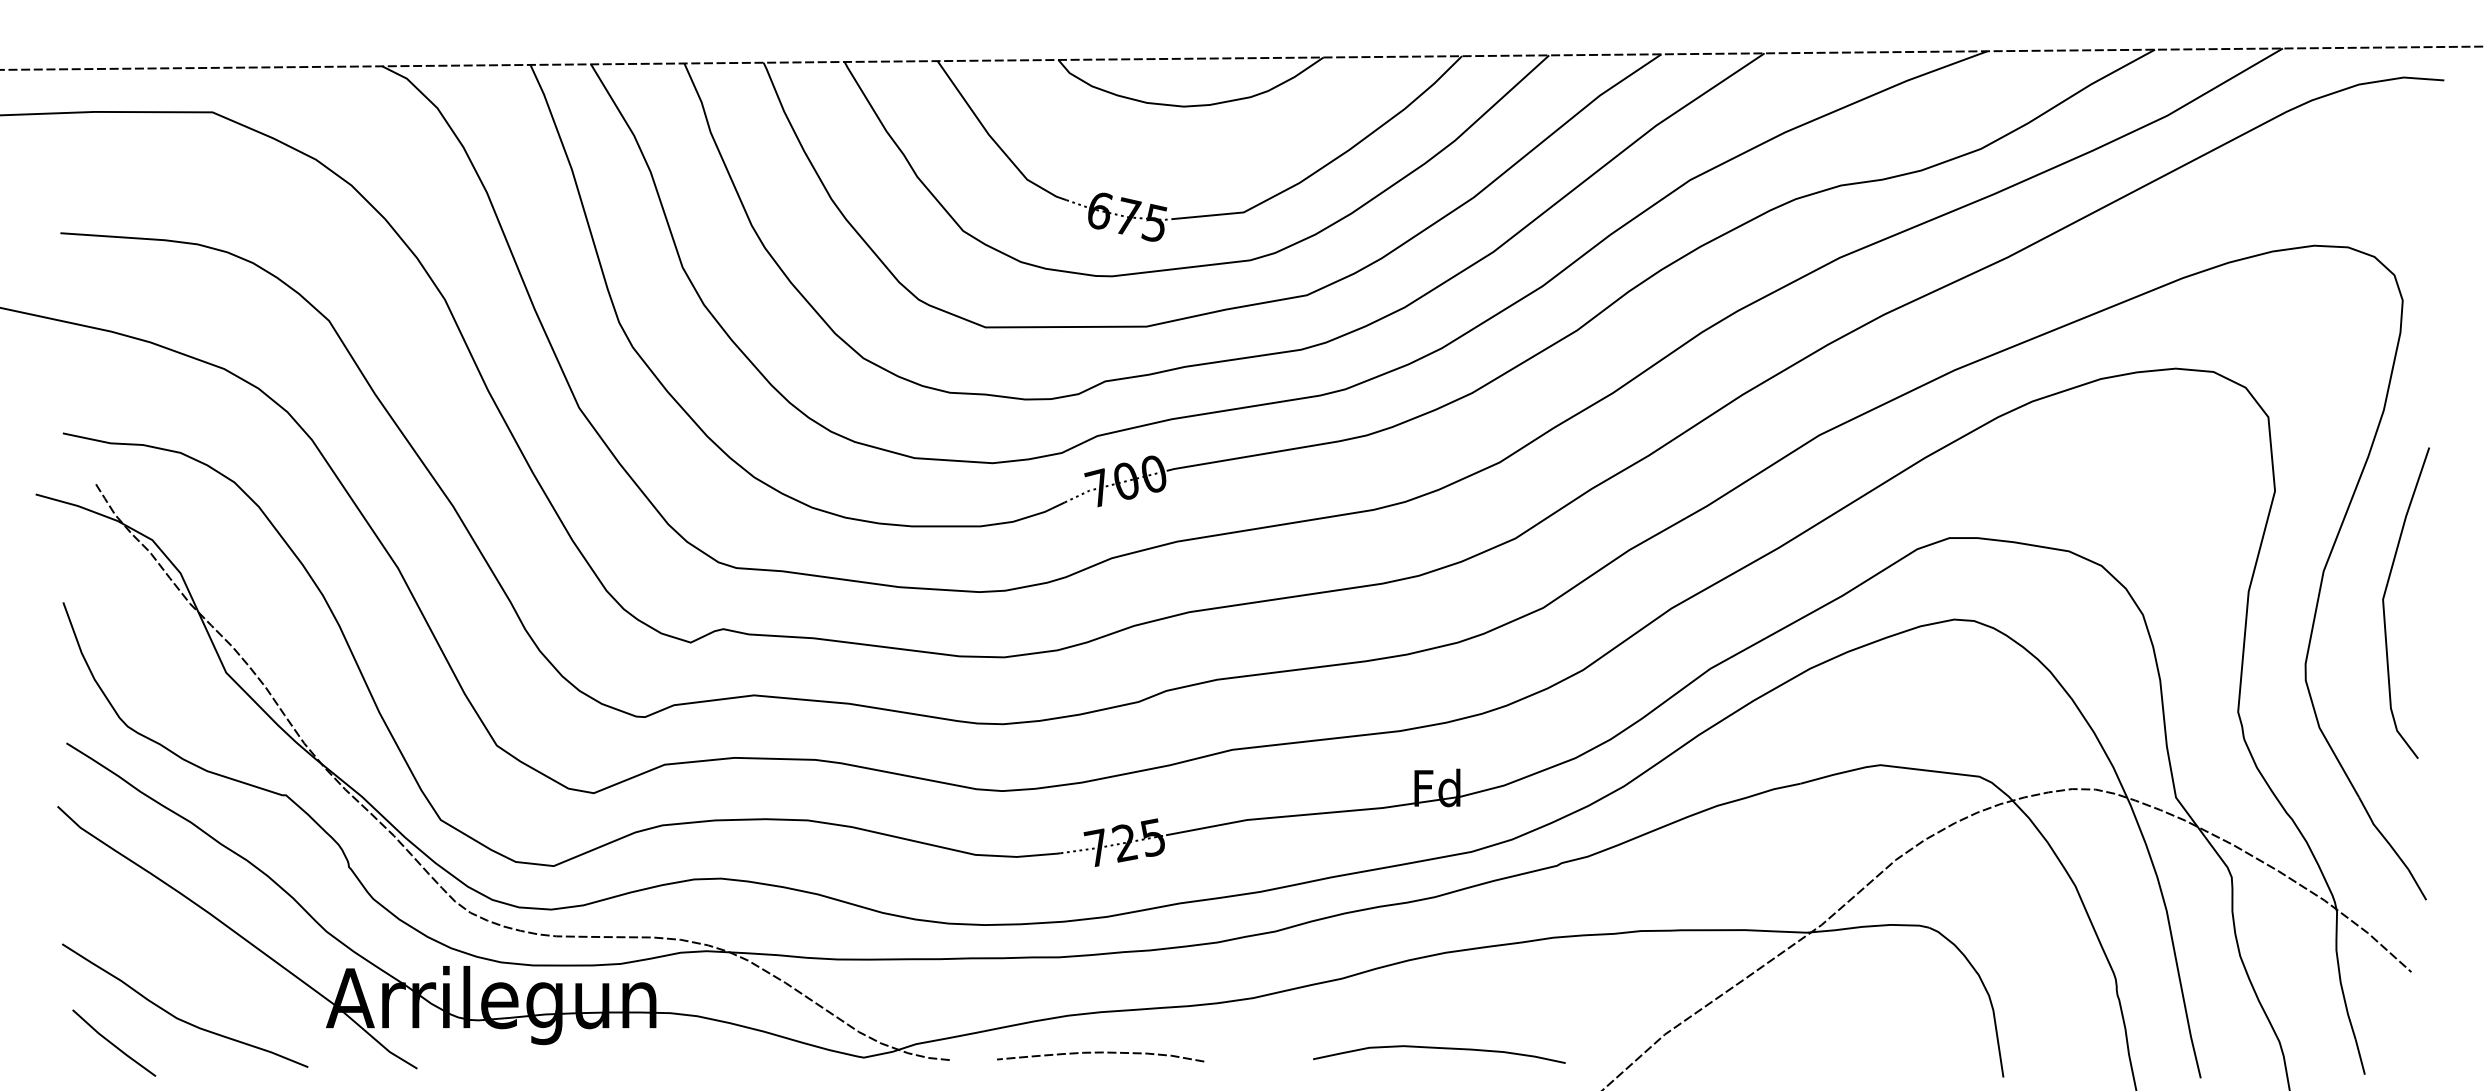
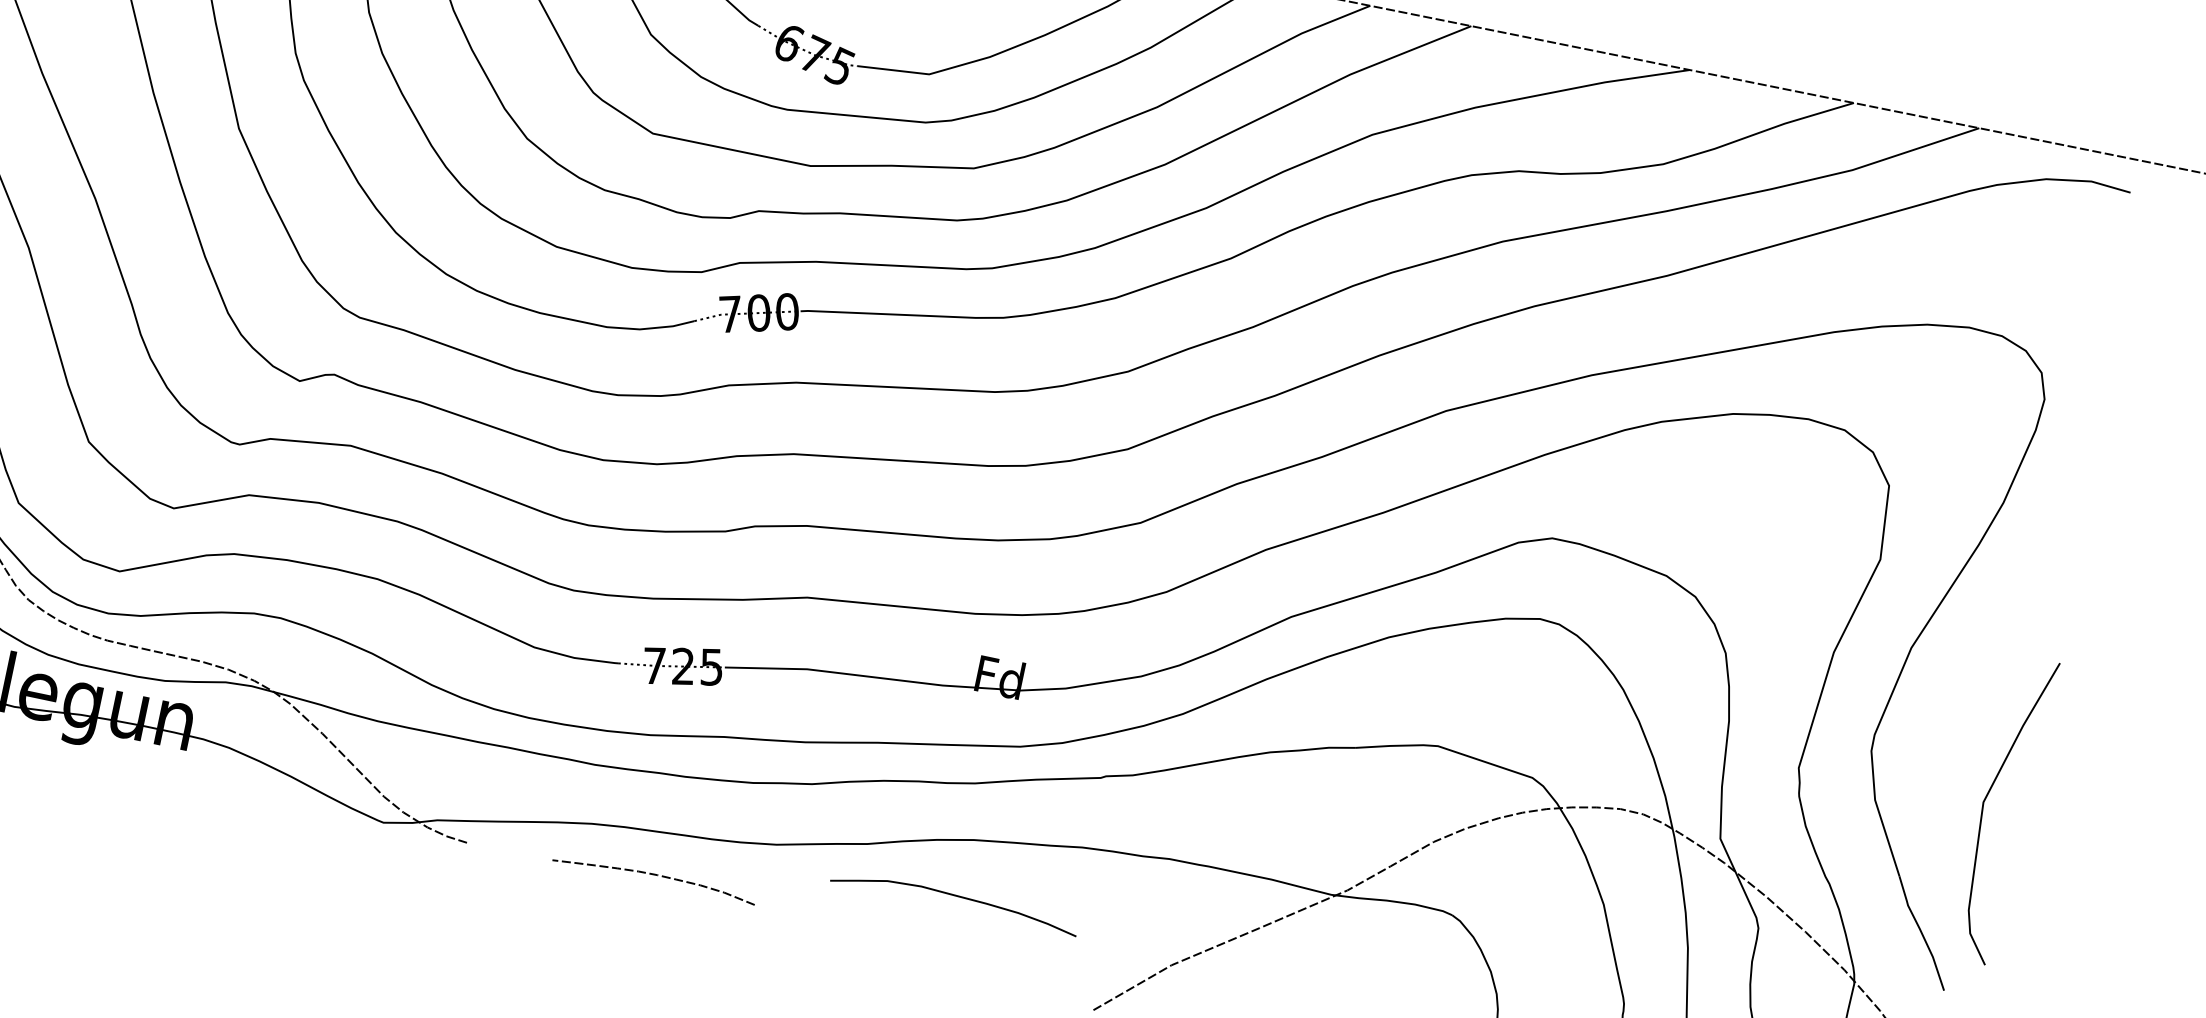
curve: (2384, 602) -> (1984, 805), moved
curve: (1442, 1049) -> (958, 897), moved
curve: (1100, 1053) -> (654, 875), moved

